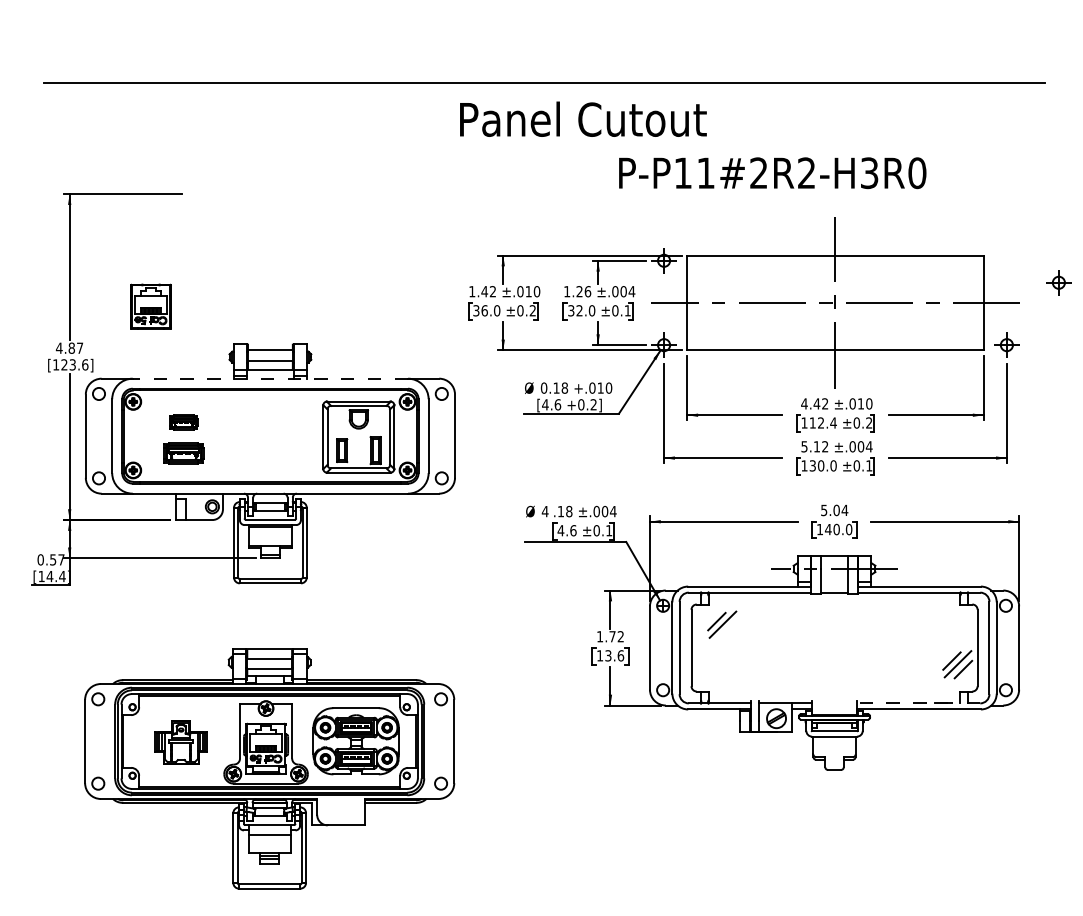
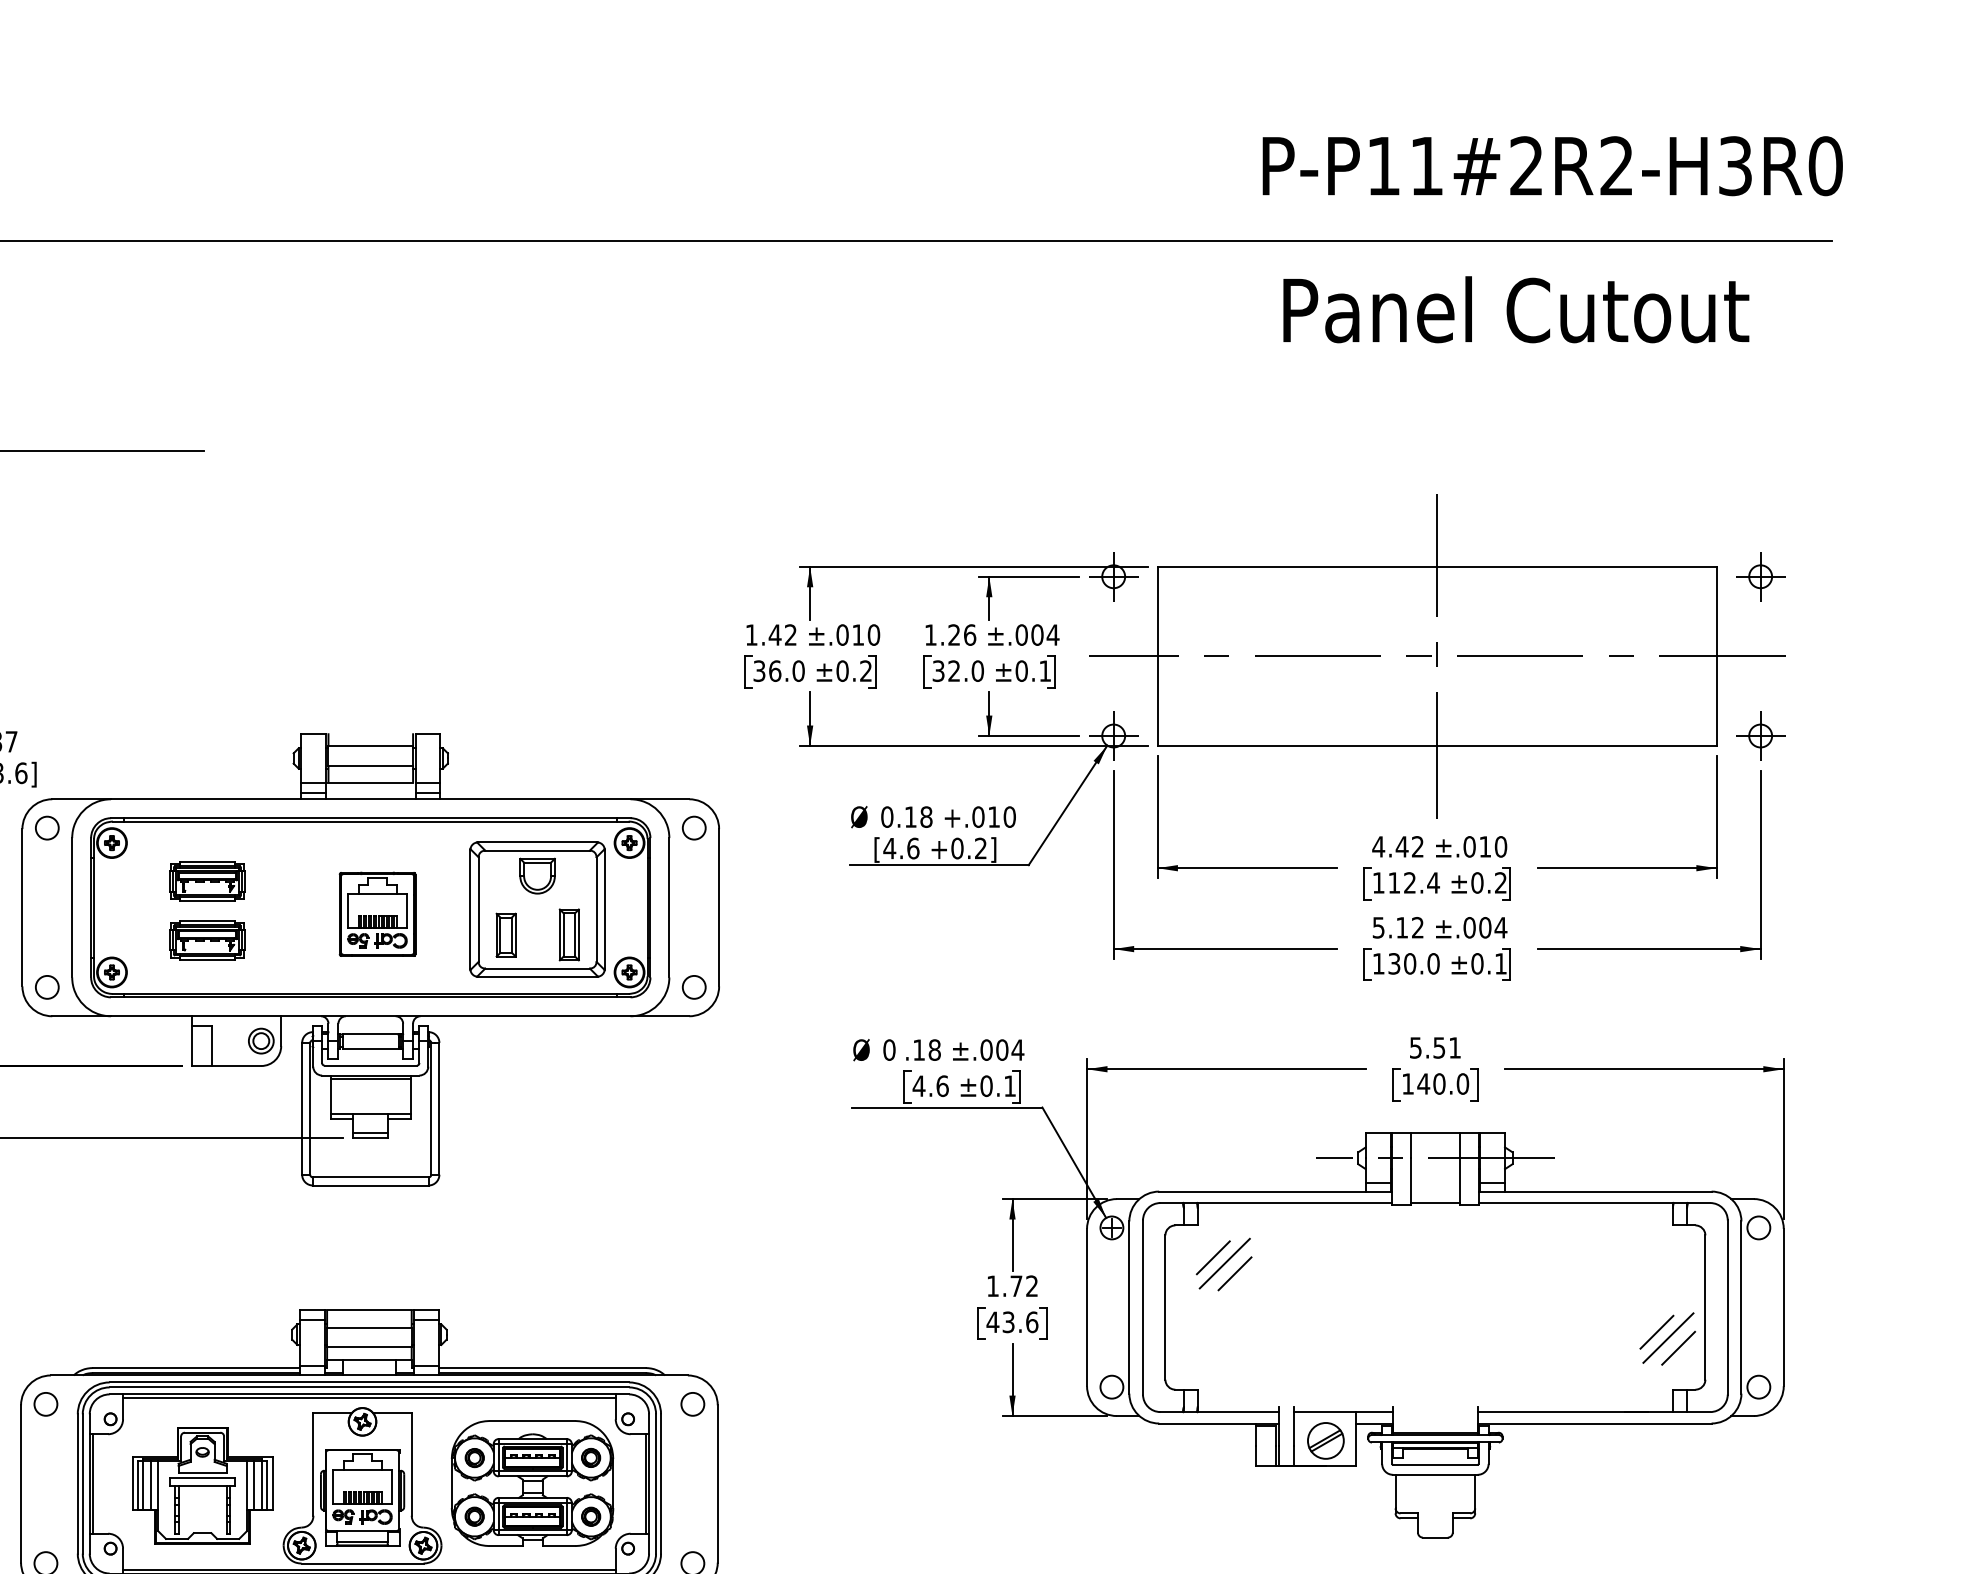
text: (583, 118) -> (1516, 308), moved
text: (772, 173) -> (1552, 166), moved
part: (1058, 282) -> (1759, 576), moved
part: (150, 306) -> (376, 914), moved
line: (270, 378) -> (370, 798), dashed -> solid
part: (183, 422) -> (206, 881), size x1.43
text: (840, 510) -> (1446, 1048), 5.04 -> 5.51
text: (544, 511) -> (888, 1049), 4 -> 0
line: (728, 629) -> (1235, 1272), added
text: (599, 655) -> (991, 1321), 13.6 -> 43.6
line: (918, 703) -> (1593, 1412), dashed -> solid
part: (180, 742) -> (201, 1485), size x1.43

